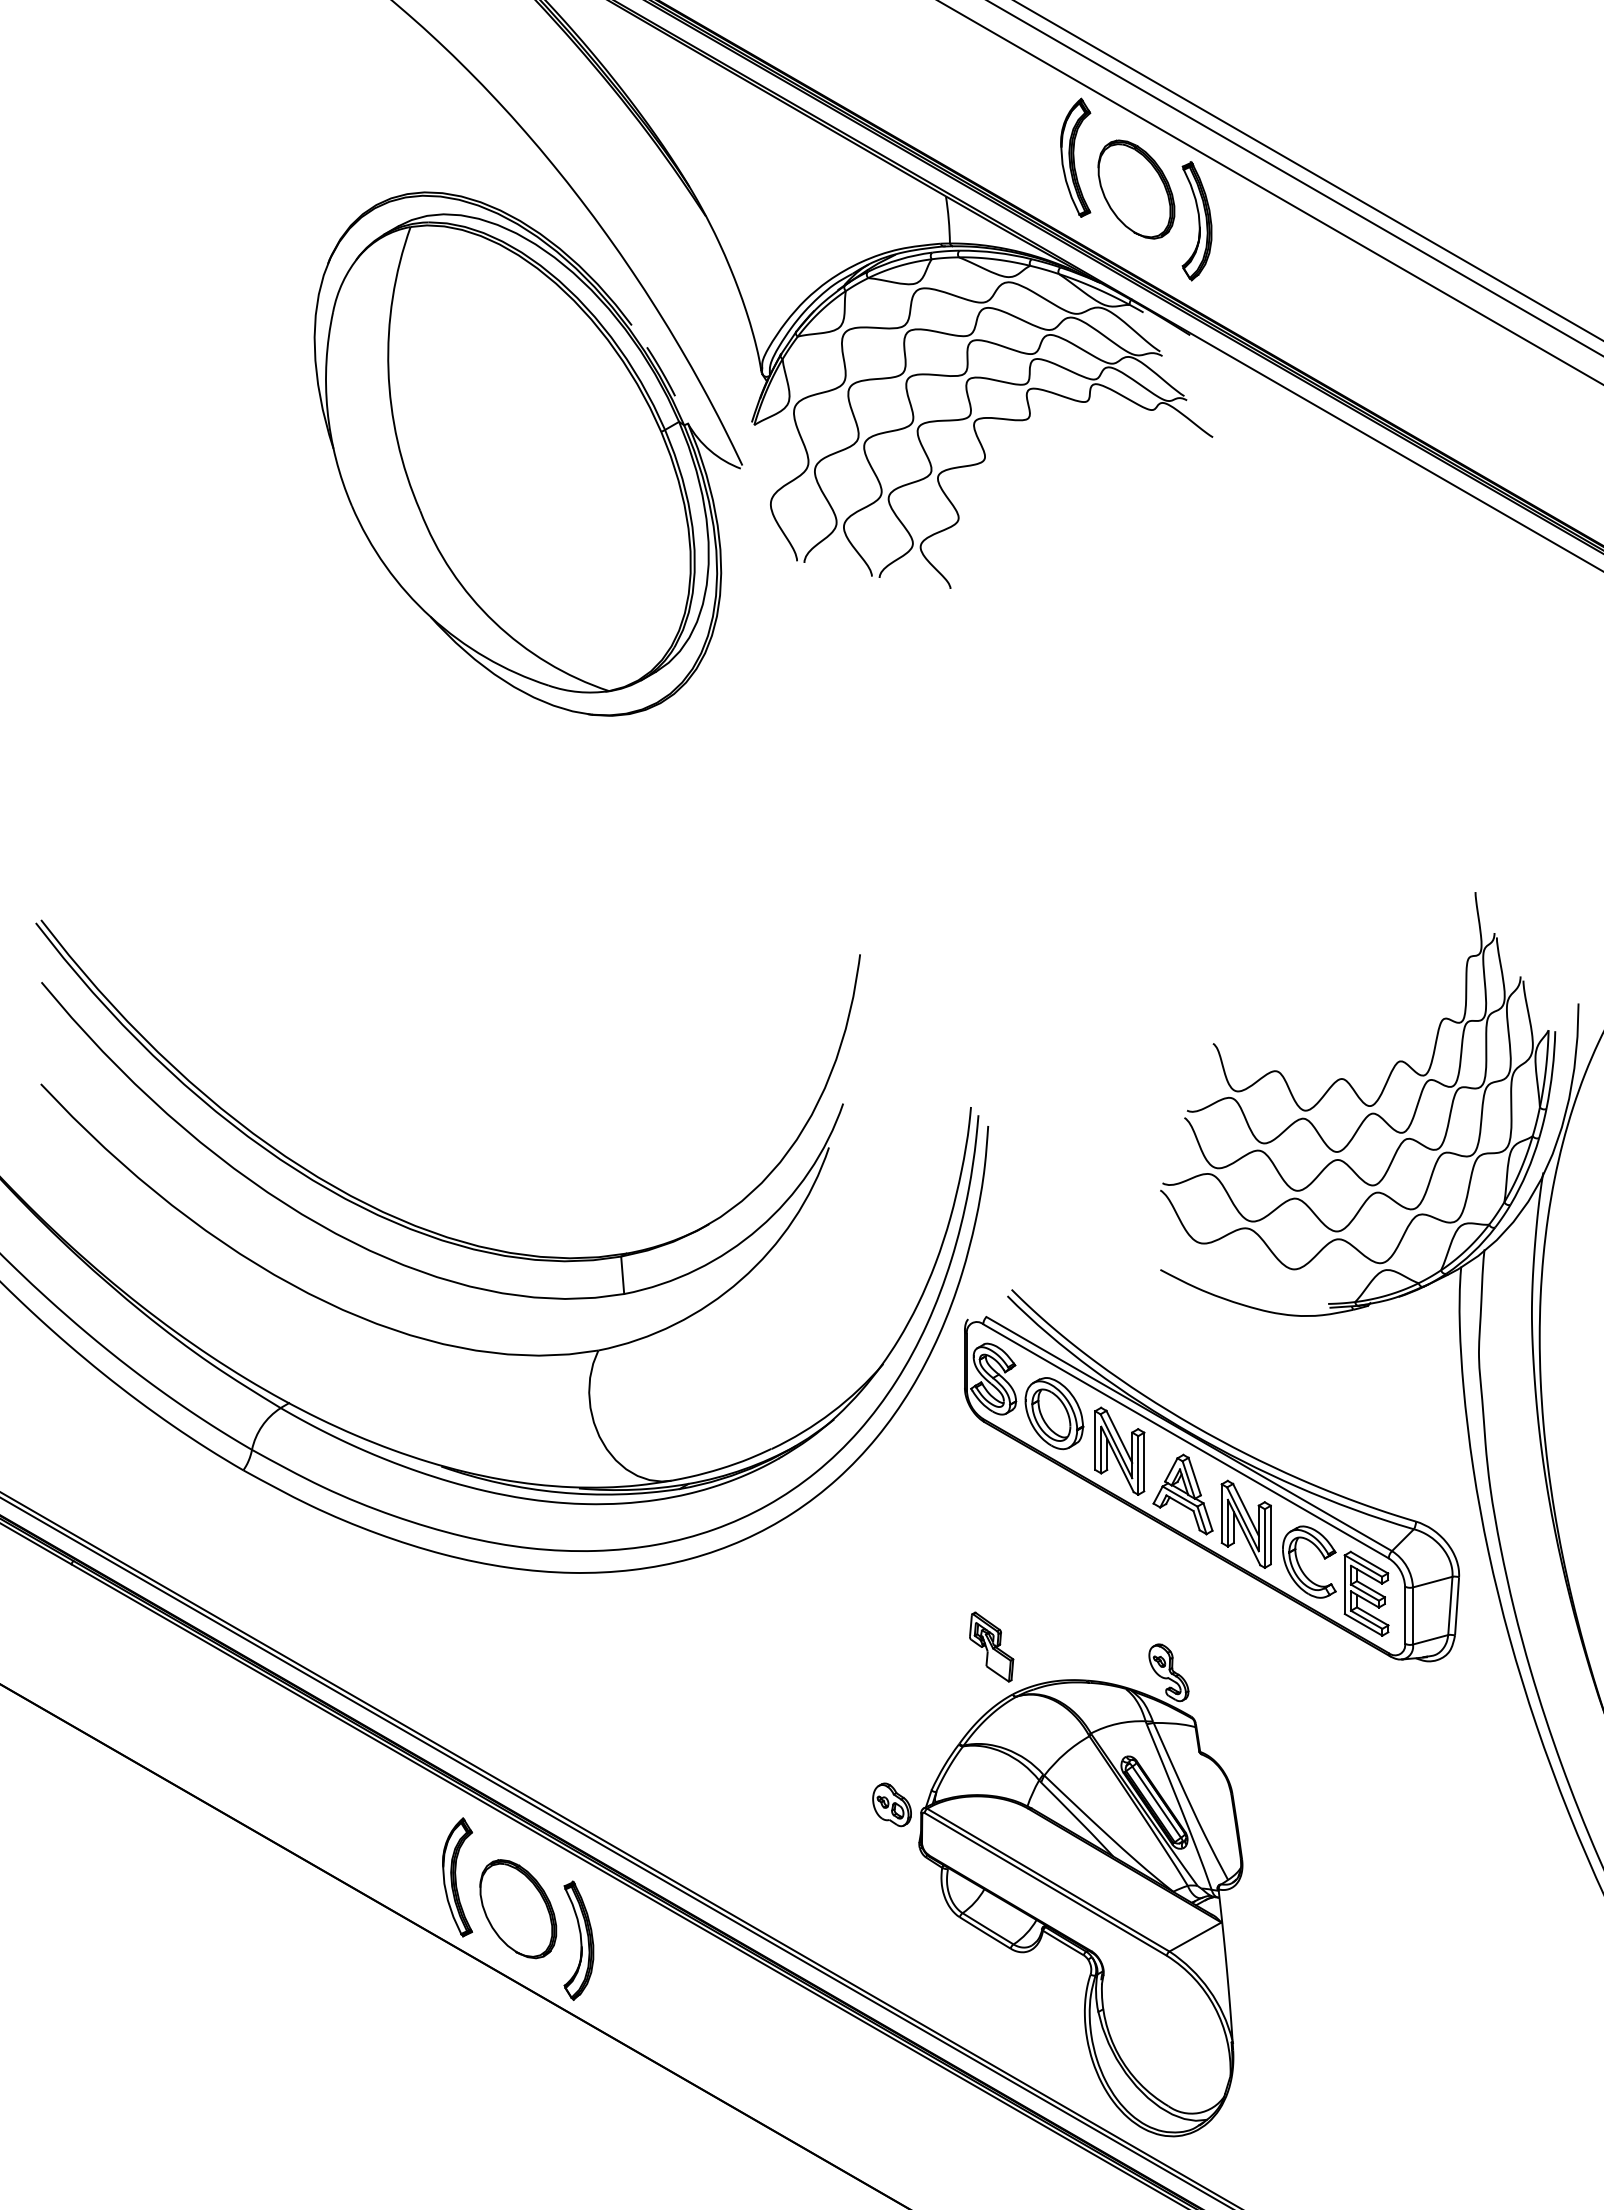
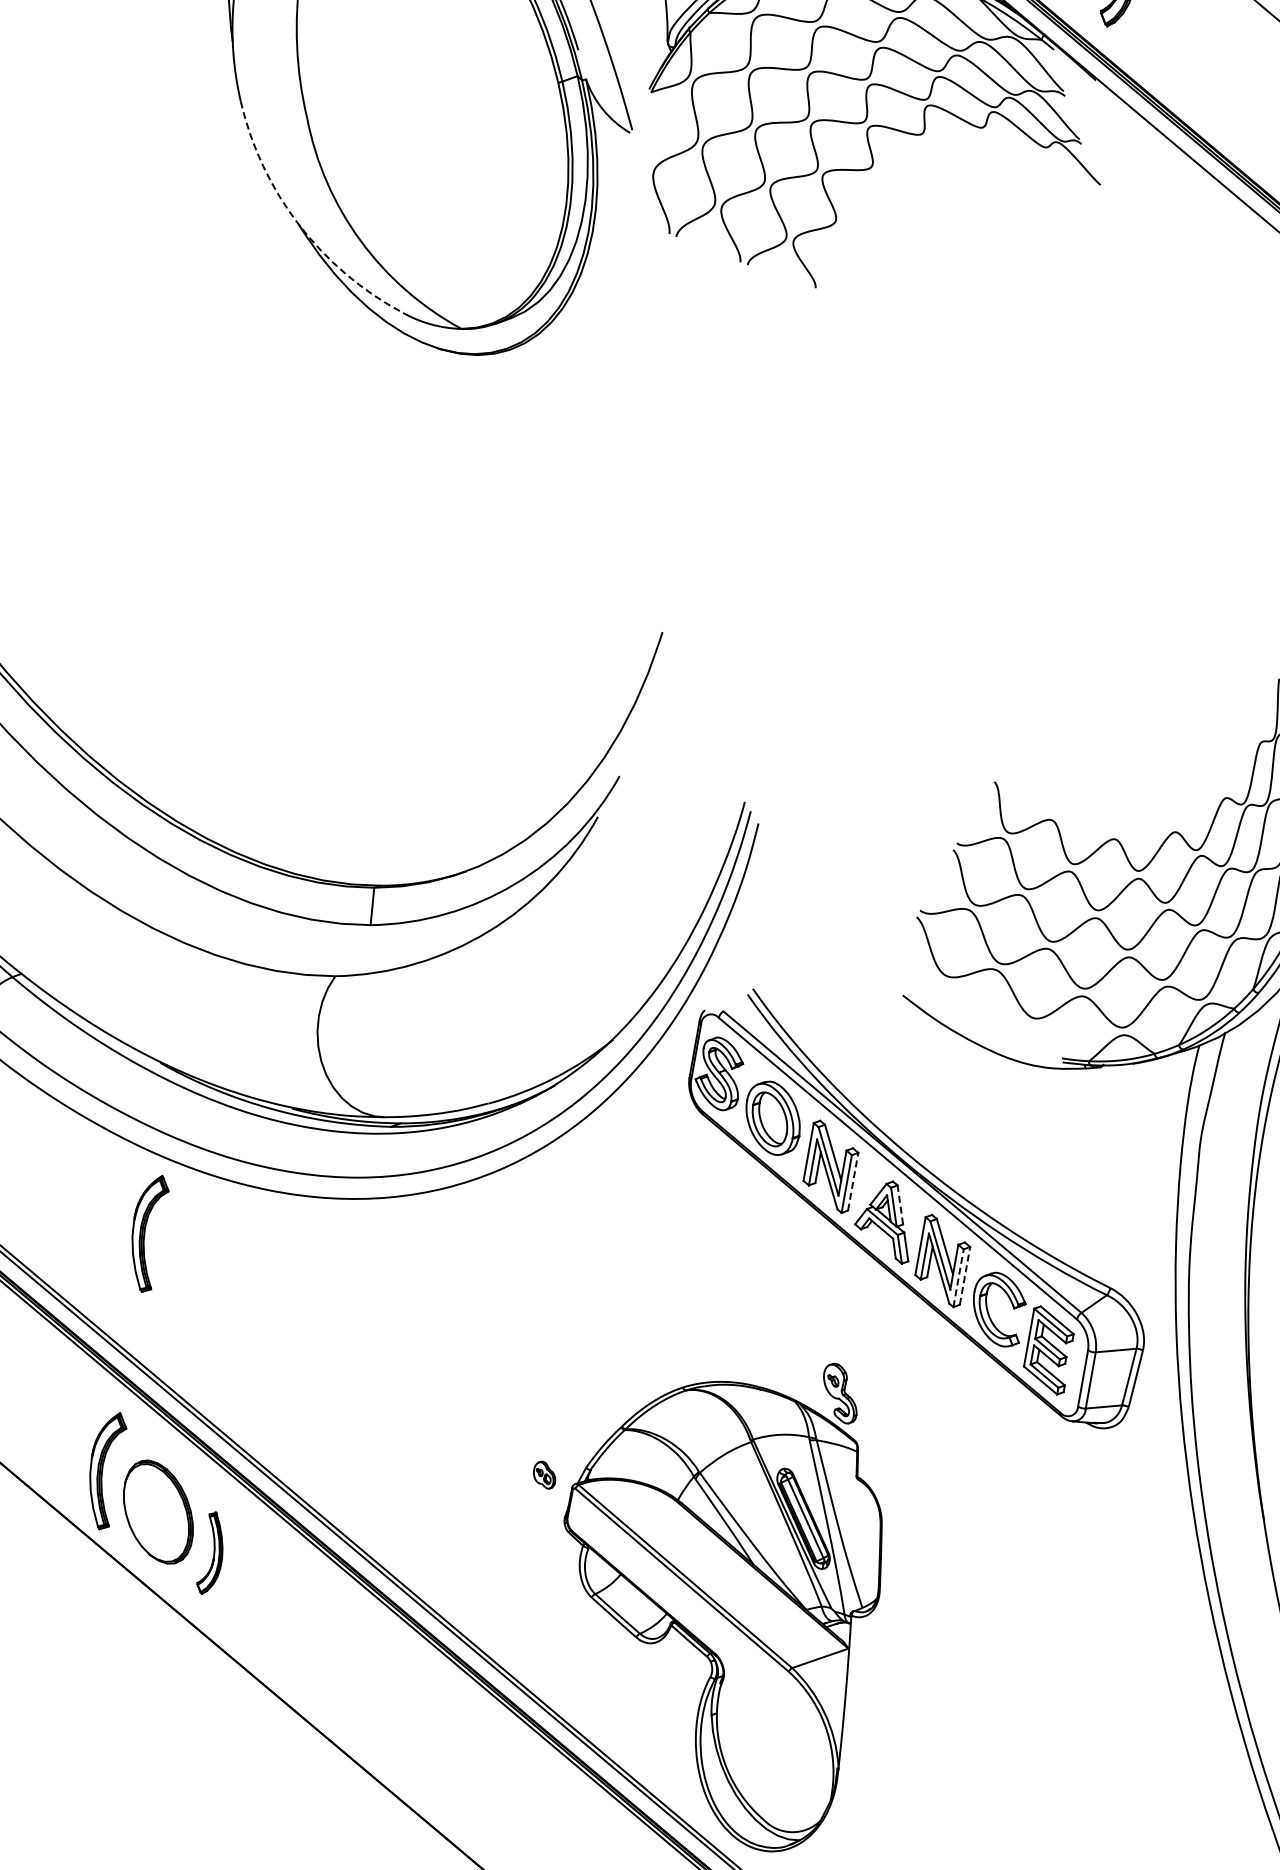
arc: (430, 617) -> (298, 225), solid -> dashed
line: (1144, 1461) -> (853, 1181), solid -> dashed
line: (1194, 1476) -> (900, 1204), solid -> dashed
line: (1270, 1534) -> (964, 1275), solid -> dashed
line: (1264, 1538) -> (958, 1278), solid -> dashed
part: (457, 1636) -> (146, 1233), added
part: (991, 1646) -> (670, 1336), removed
part: (891, 1804) -> (544, 1474), size x0.6
part: (578, 1940) -> (212, 1553), size x0.7

